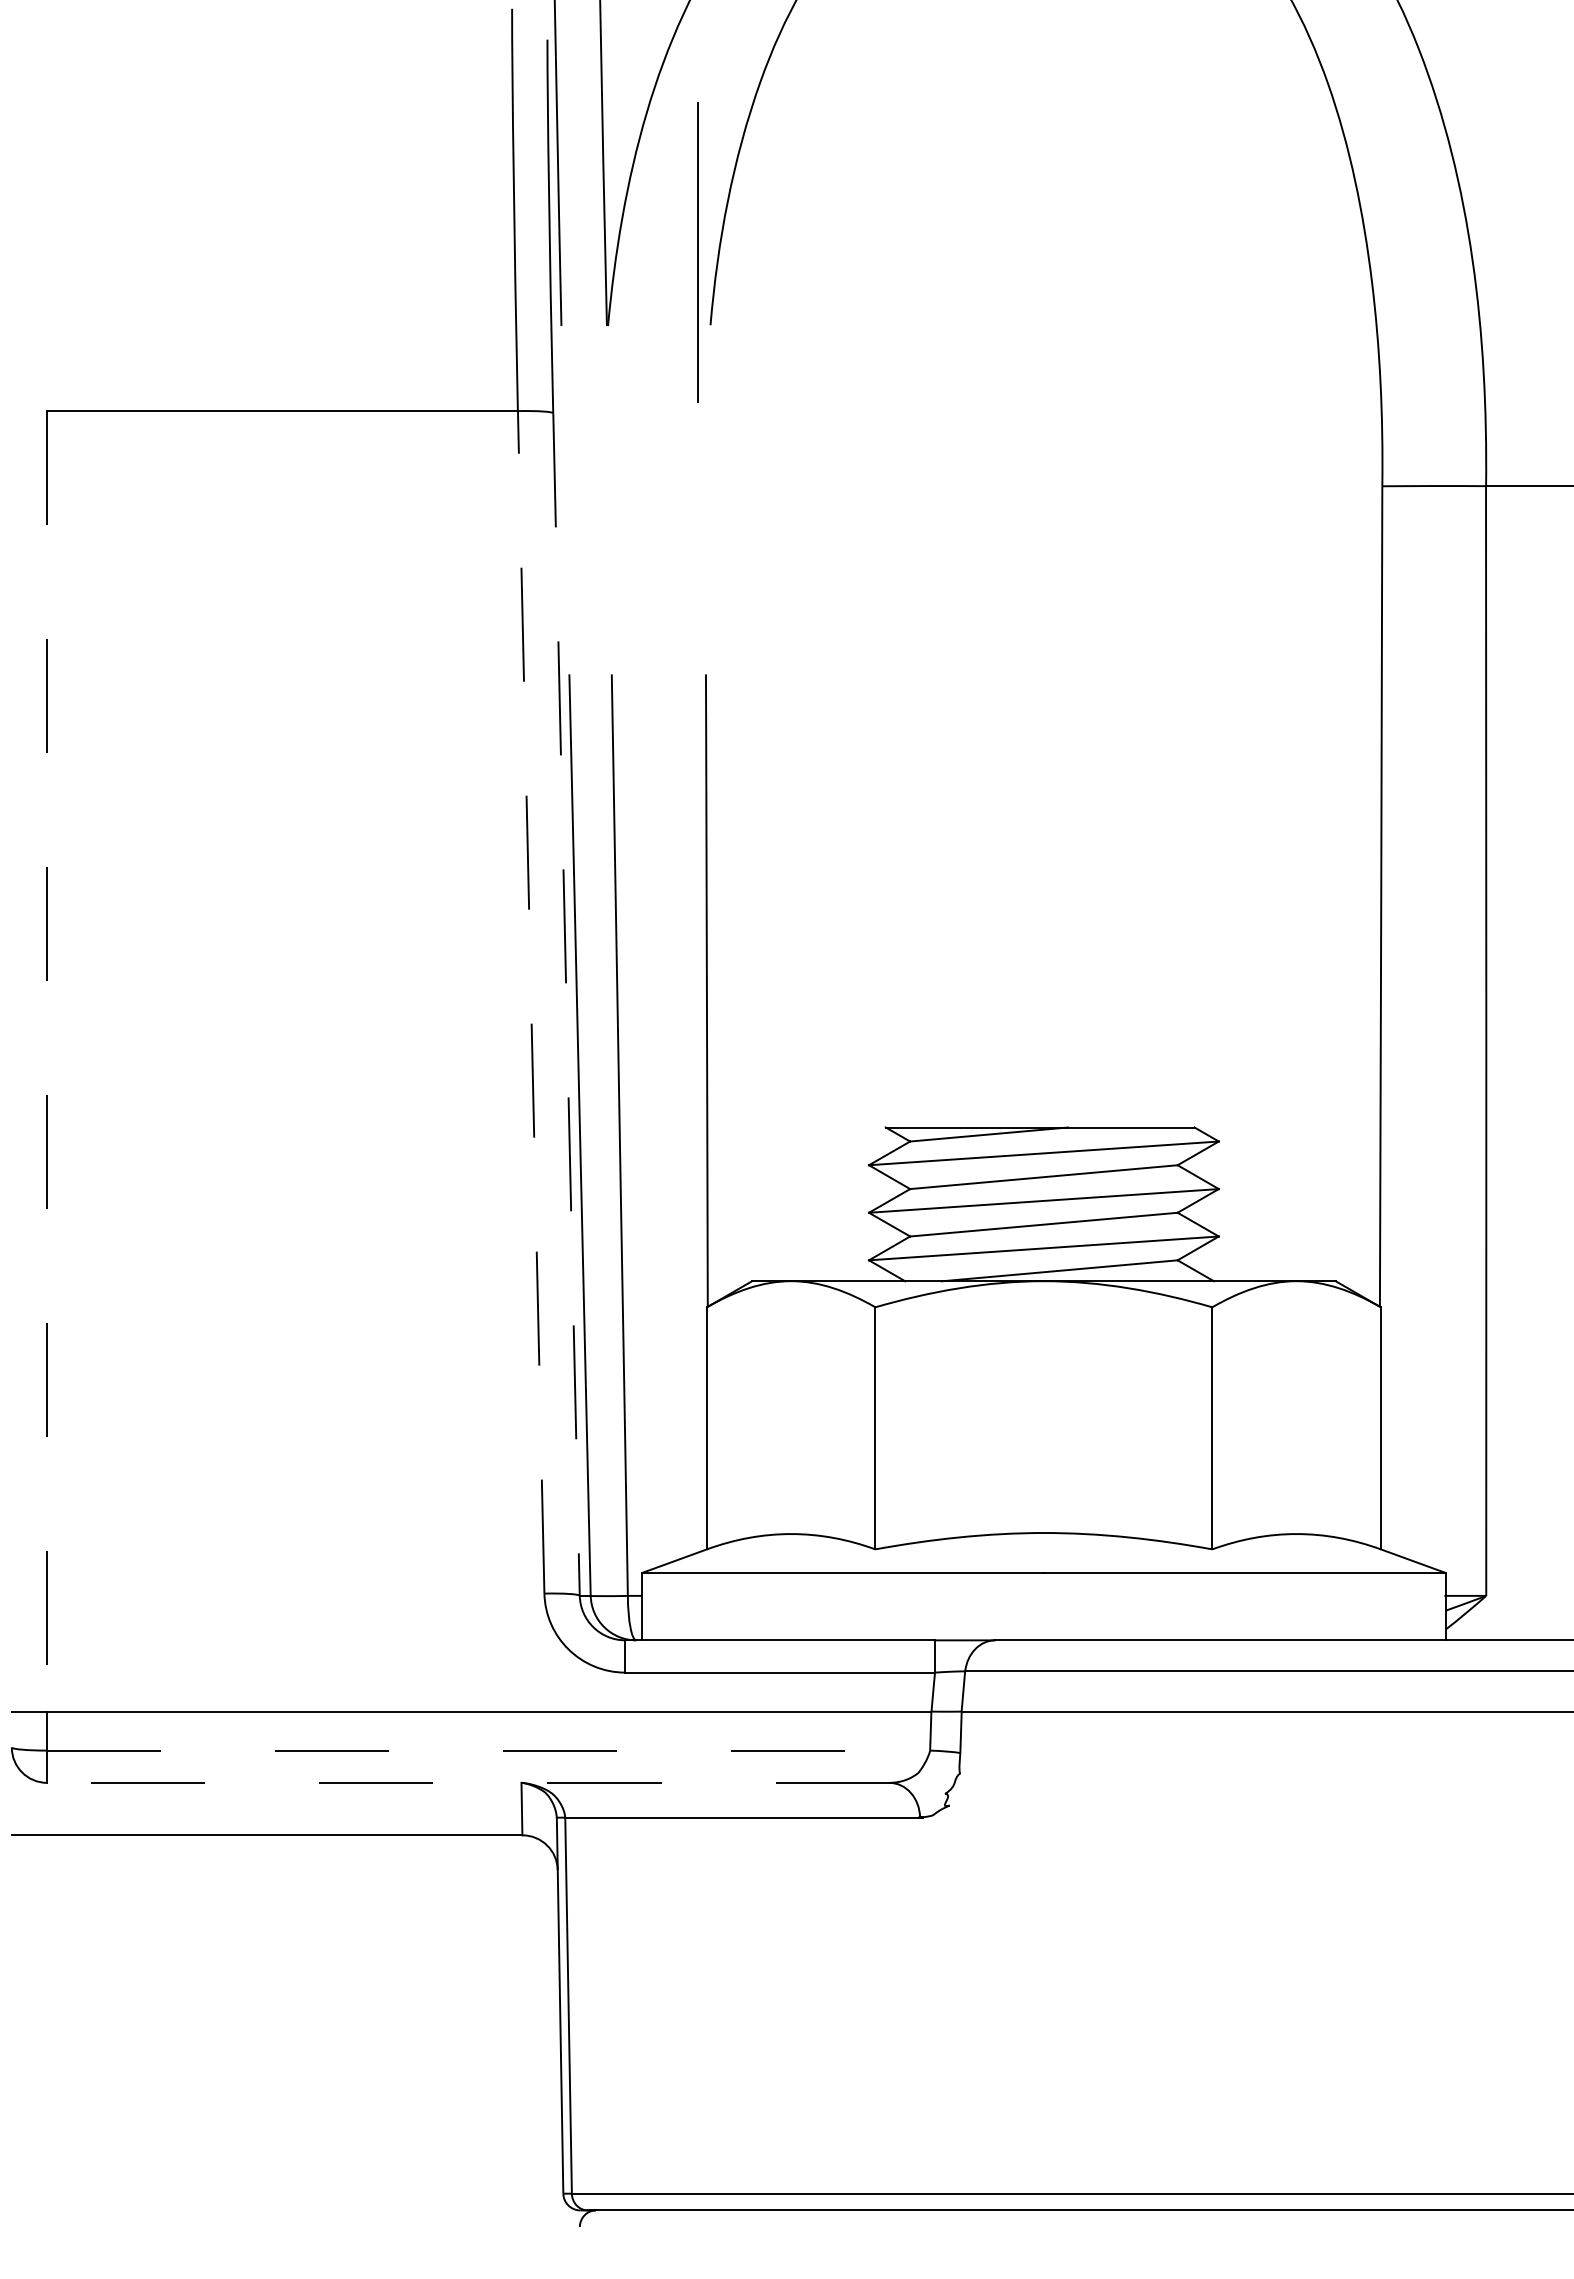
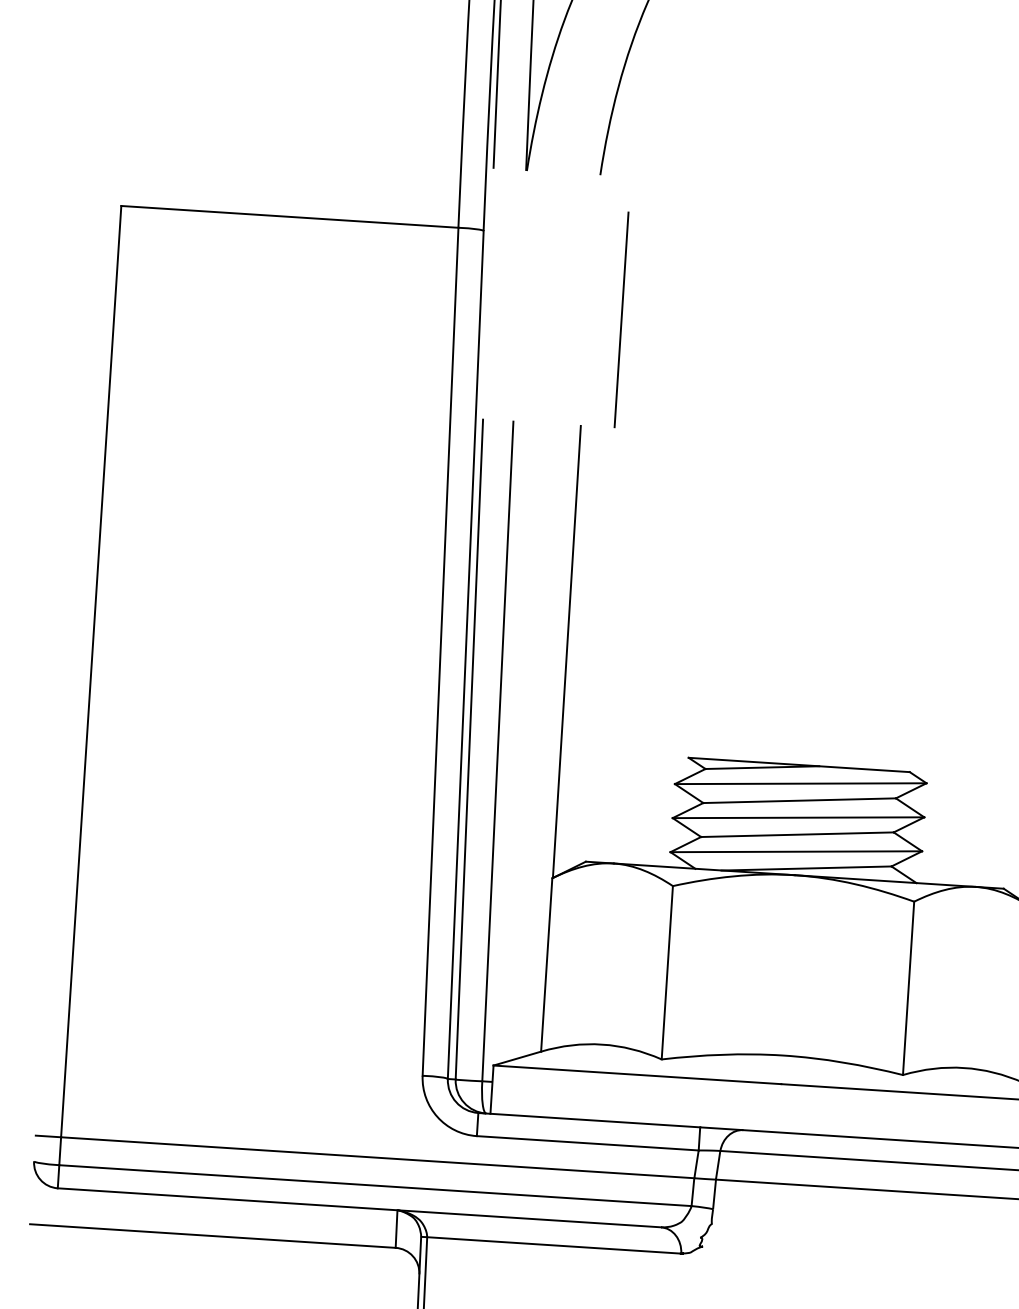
line: (697, 252) -> (621, 319), moved
line: (531, 1001) -> (440, 651), dashed -> solid
line: (566, 1005) -> (465, 655), dashed -> solid
line: (47, 1061) -> (91, 671), dashed -> solid
line: (489, 1750) -> (376, 1185), dashed -> solid
line: (467, 1782) -> (358, 1207), dashed -> solid

